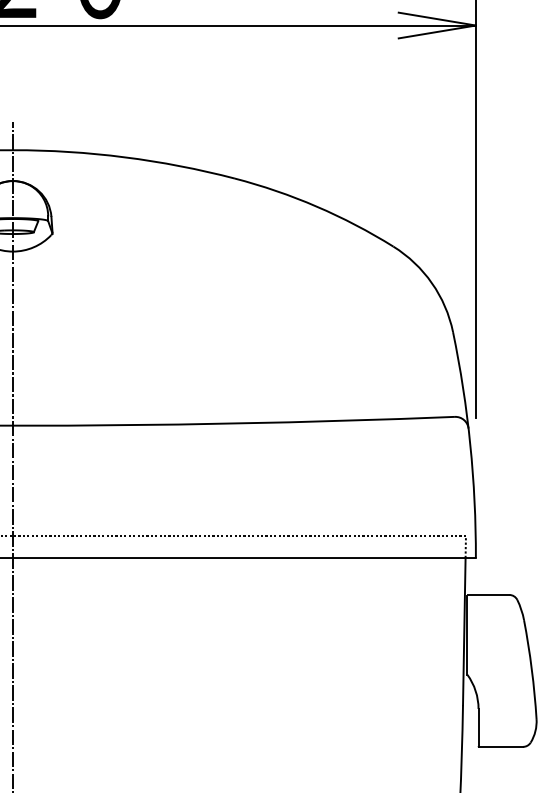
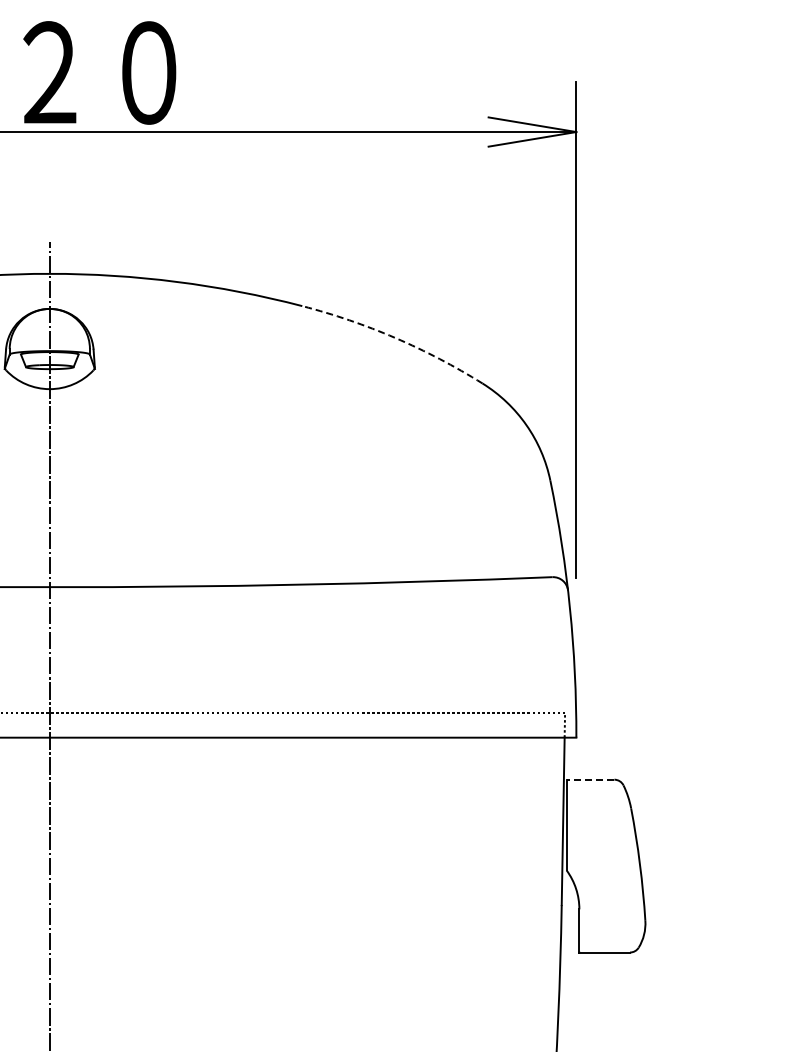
arc: (316, 206) -> (395, 337), solid -> dashed
line: (488, 594) -> (590, 779), solid -> dashed

